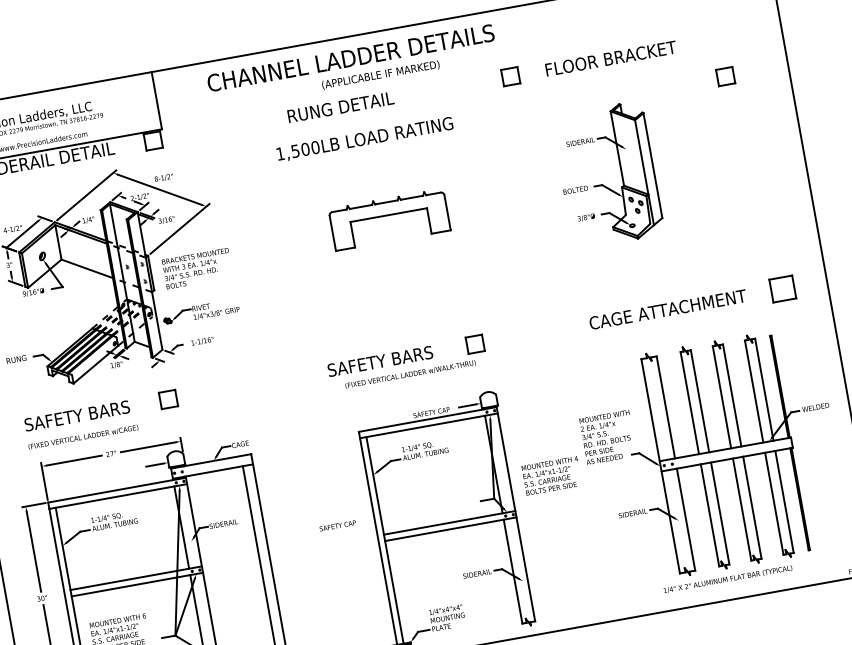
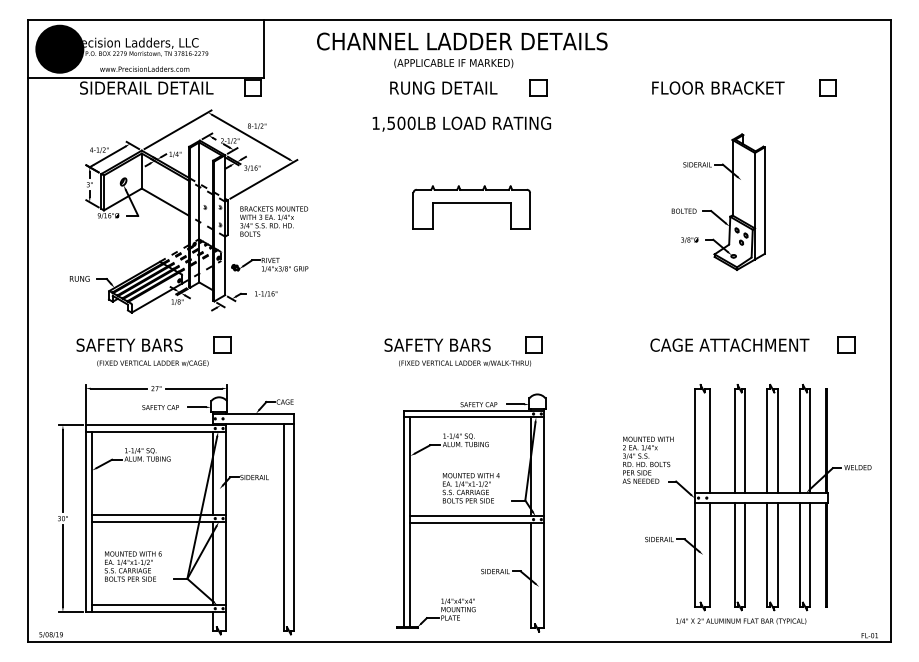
text: (380, 75) -> (453, 63), moved
part: (510, 76) -> (538, 87), moved
part: (725, 76) -> (827, 87), moved
part: (603, 184) -> (712, 210), moved
part: (782, 288) -> (846, 344), size x0.71
text: (83, 437) -> (152, 363), moved
text: (551, 476) -> (470, 488), moved
text: (337, 525) -> (160, 407), moved

